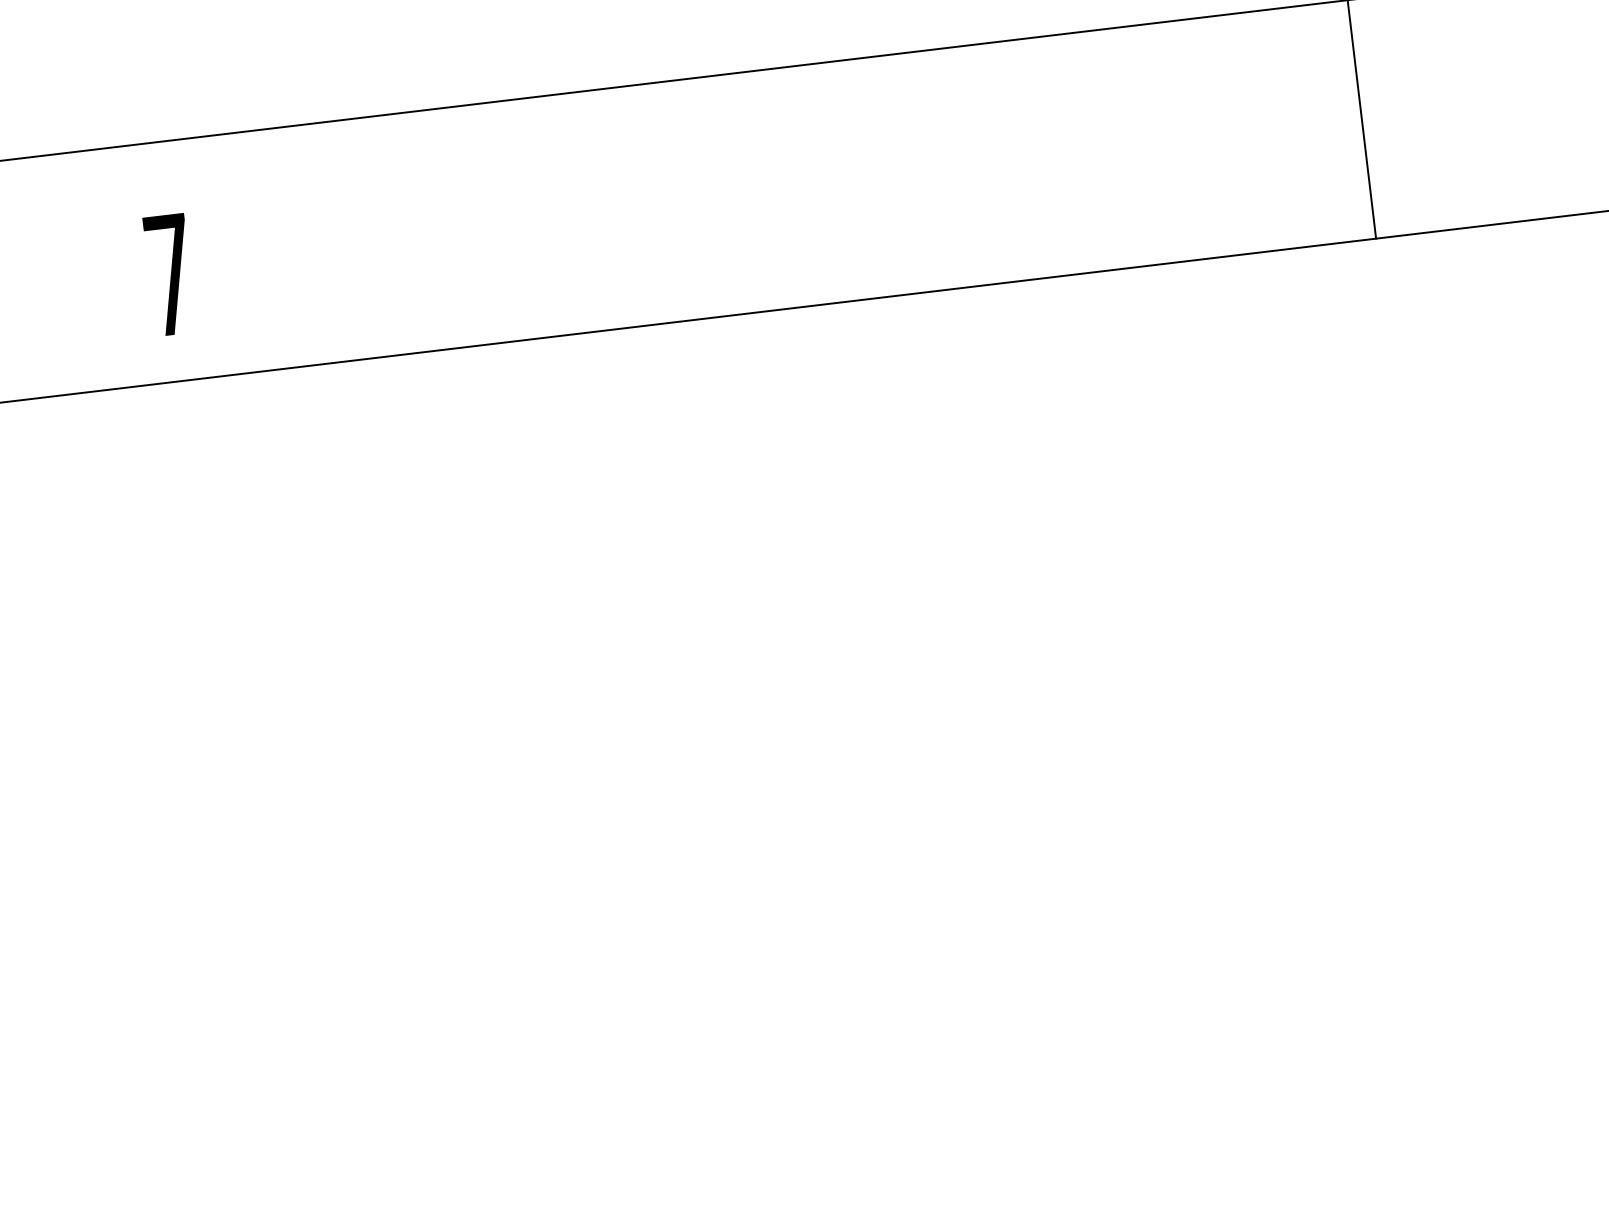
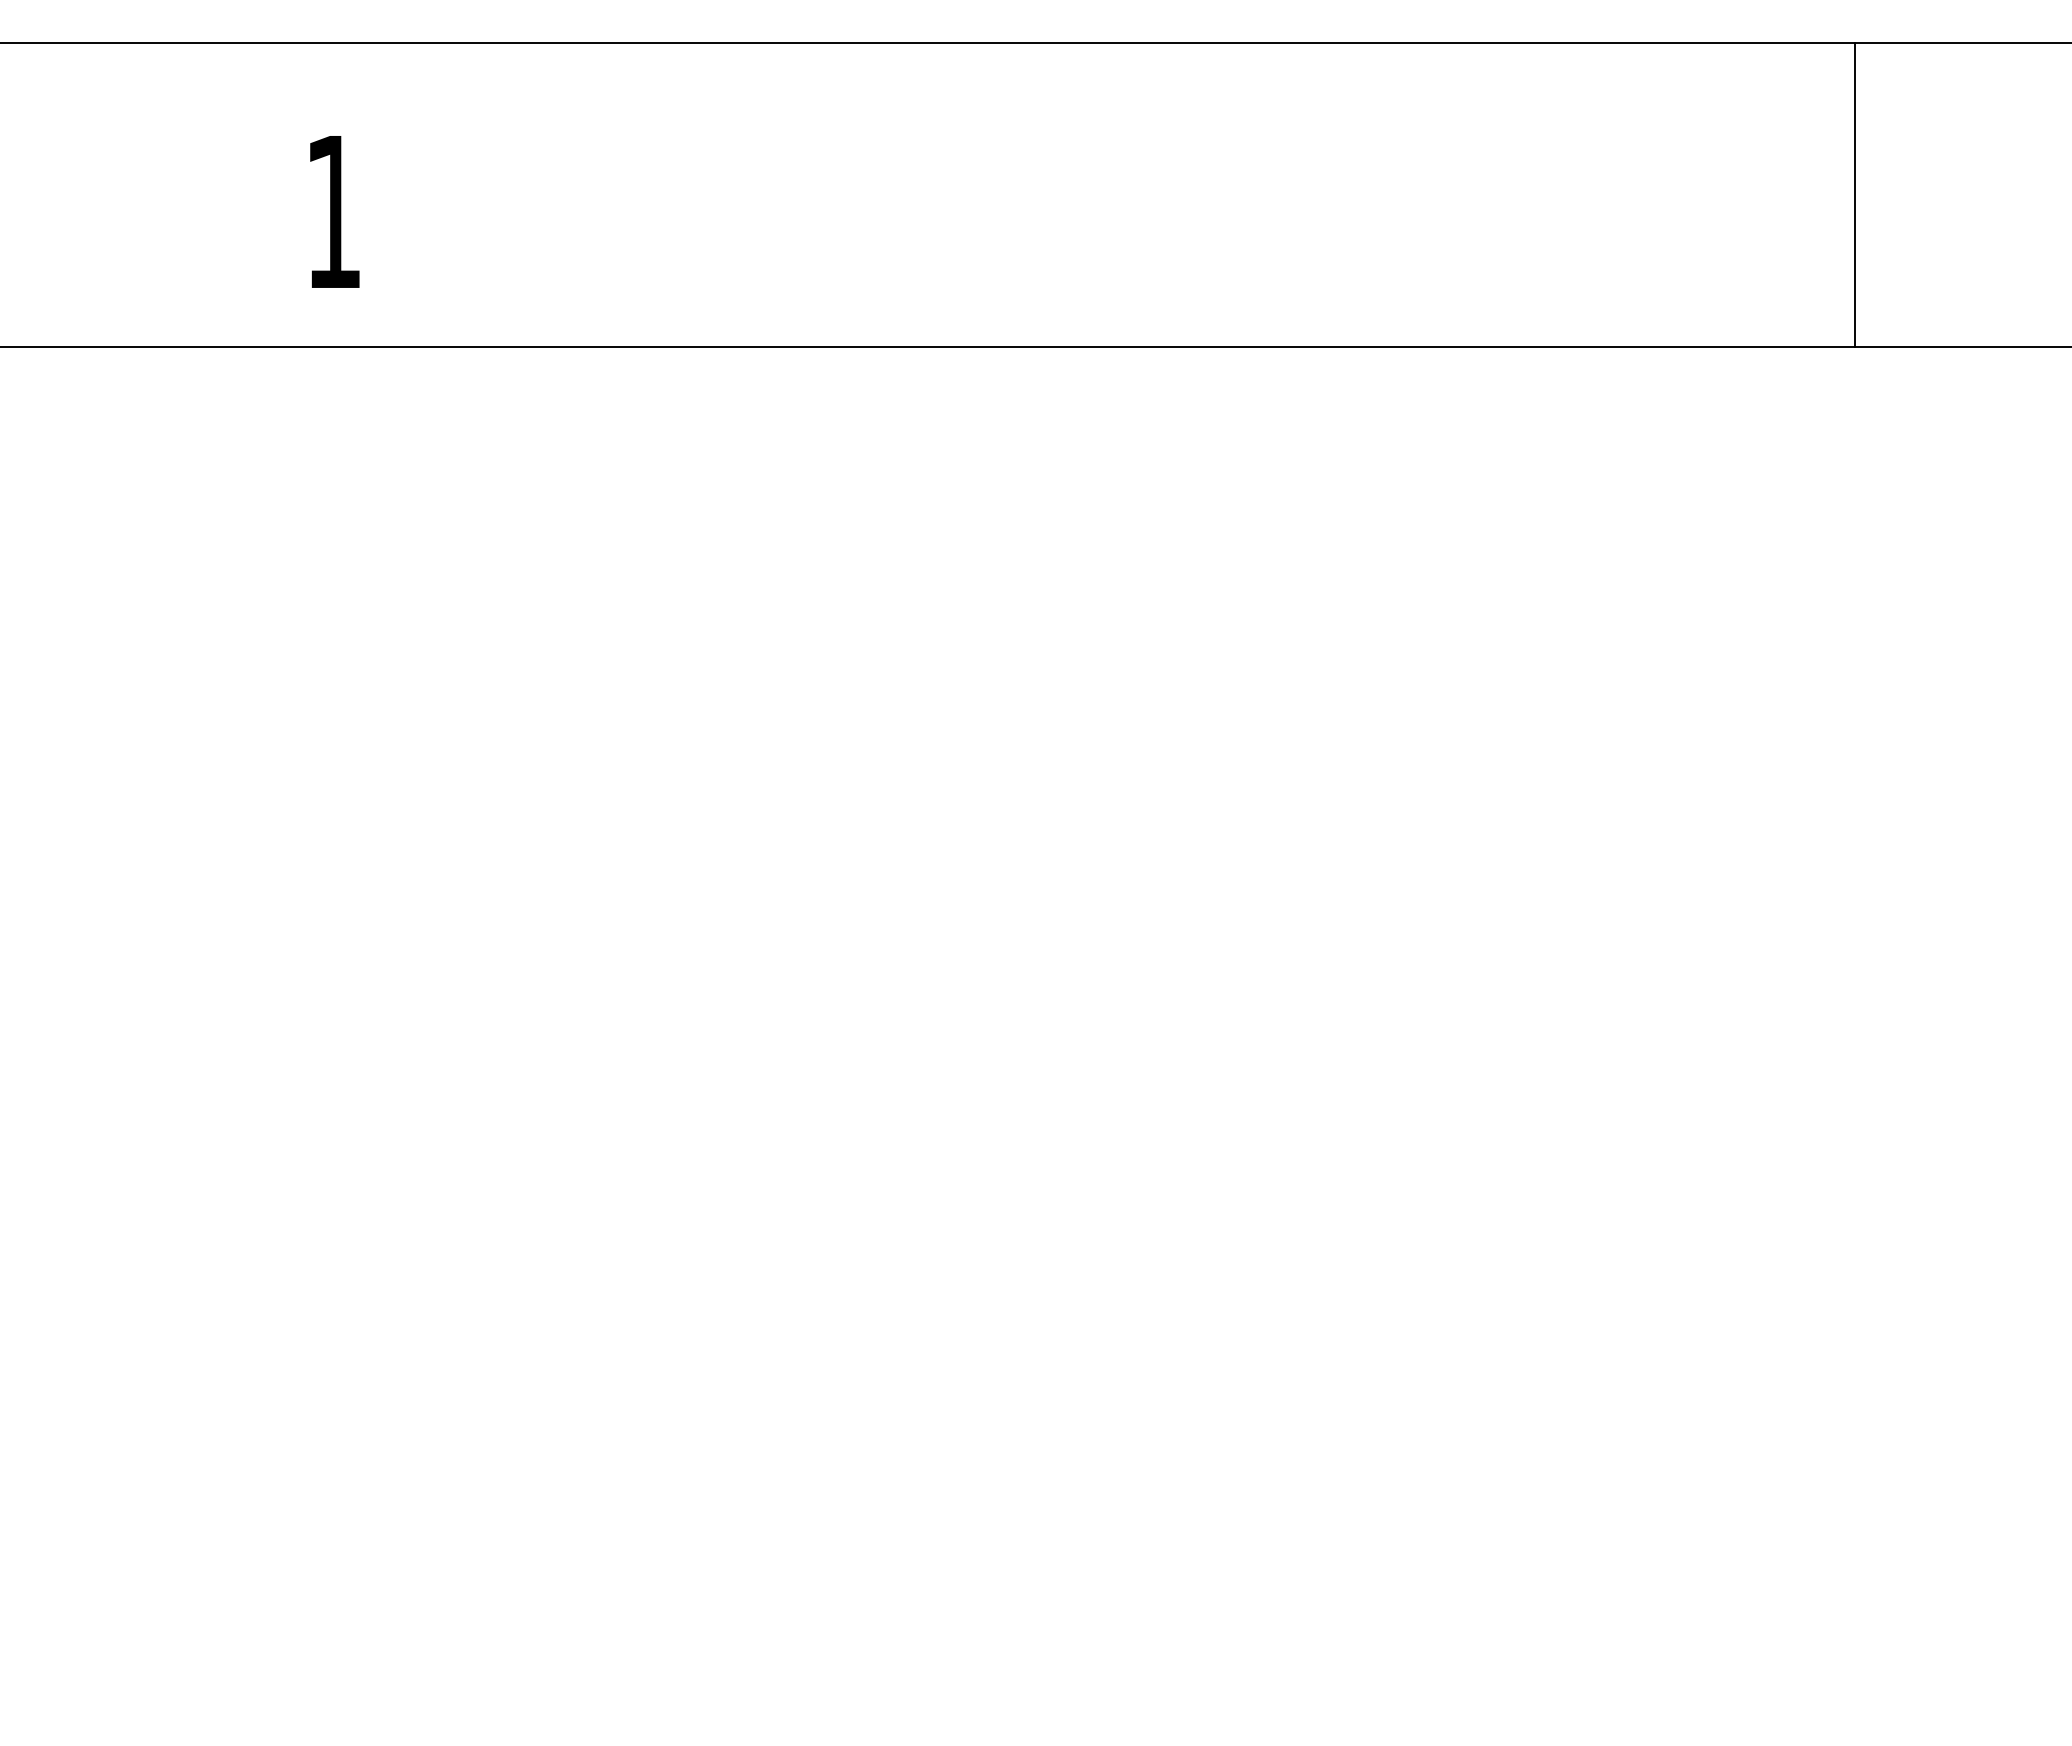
text: (170, 274) -> (333, 211), 7 -> 1

